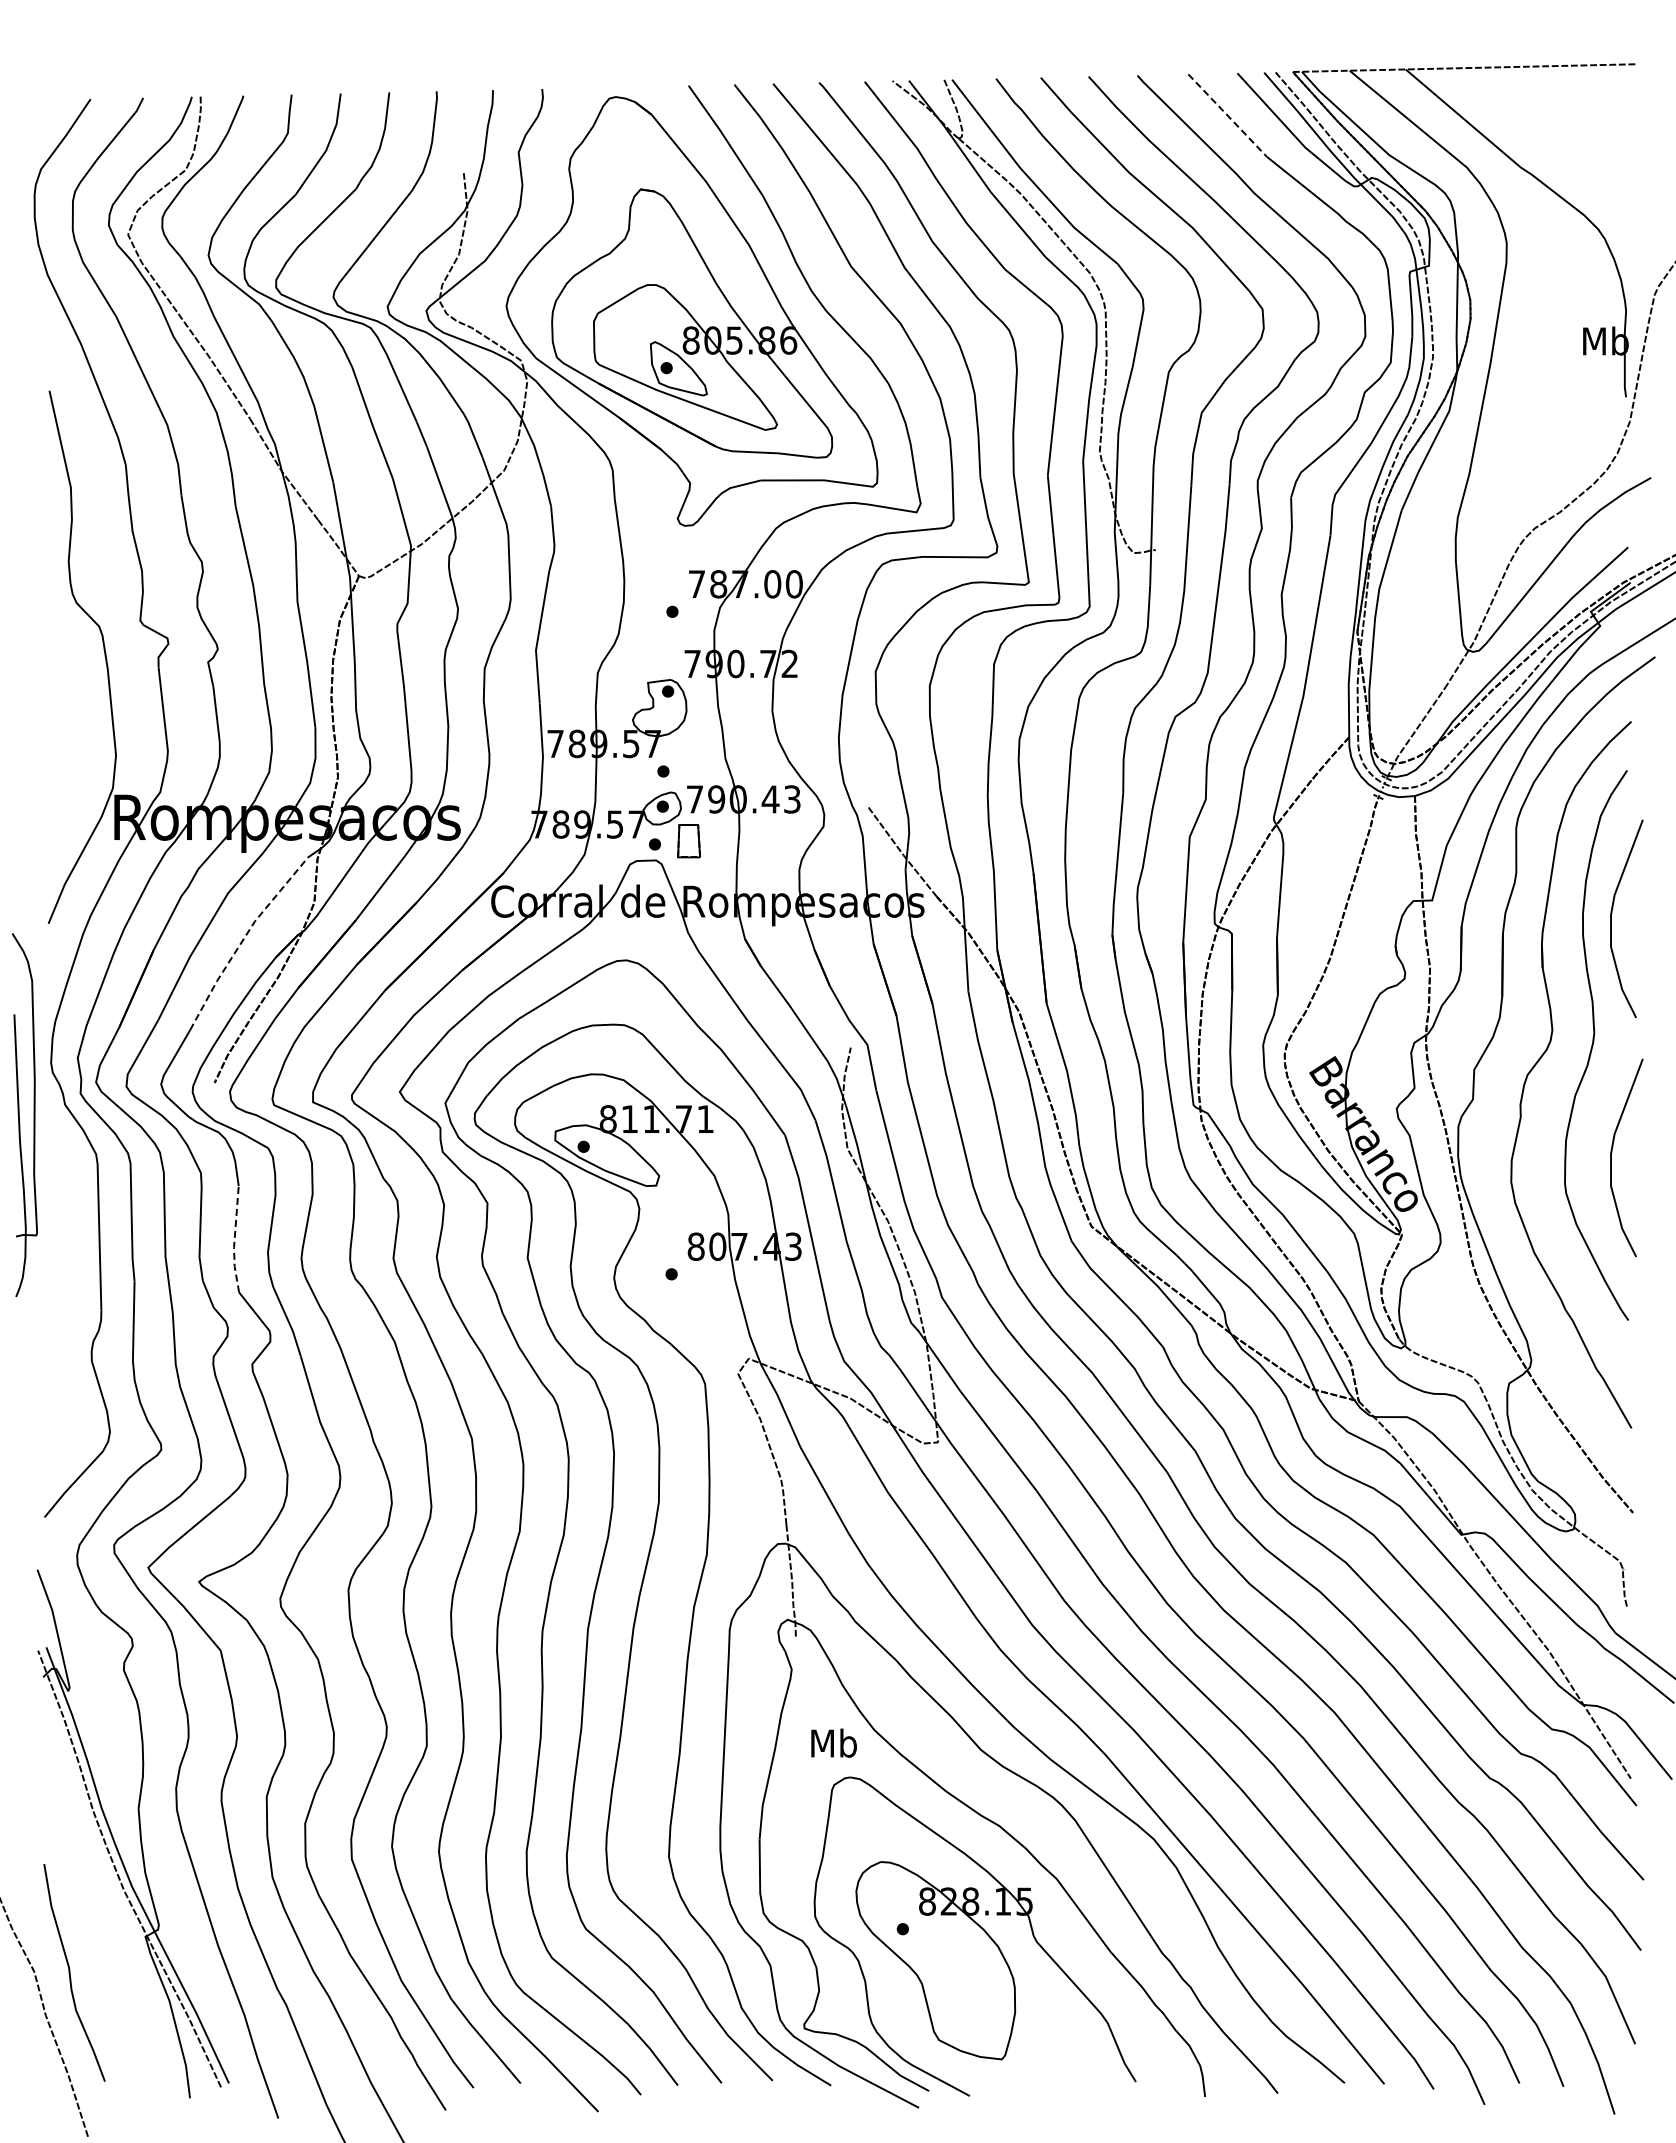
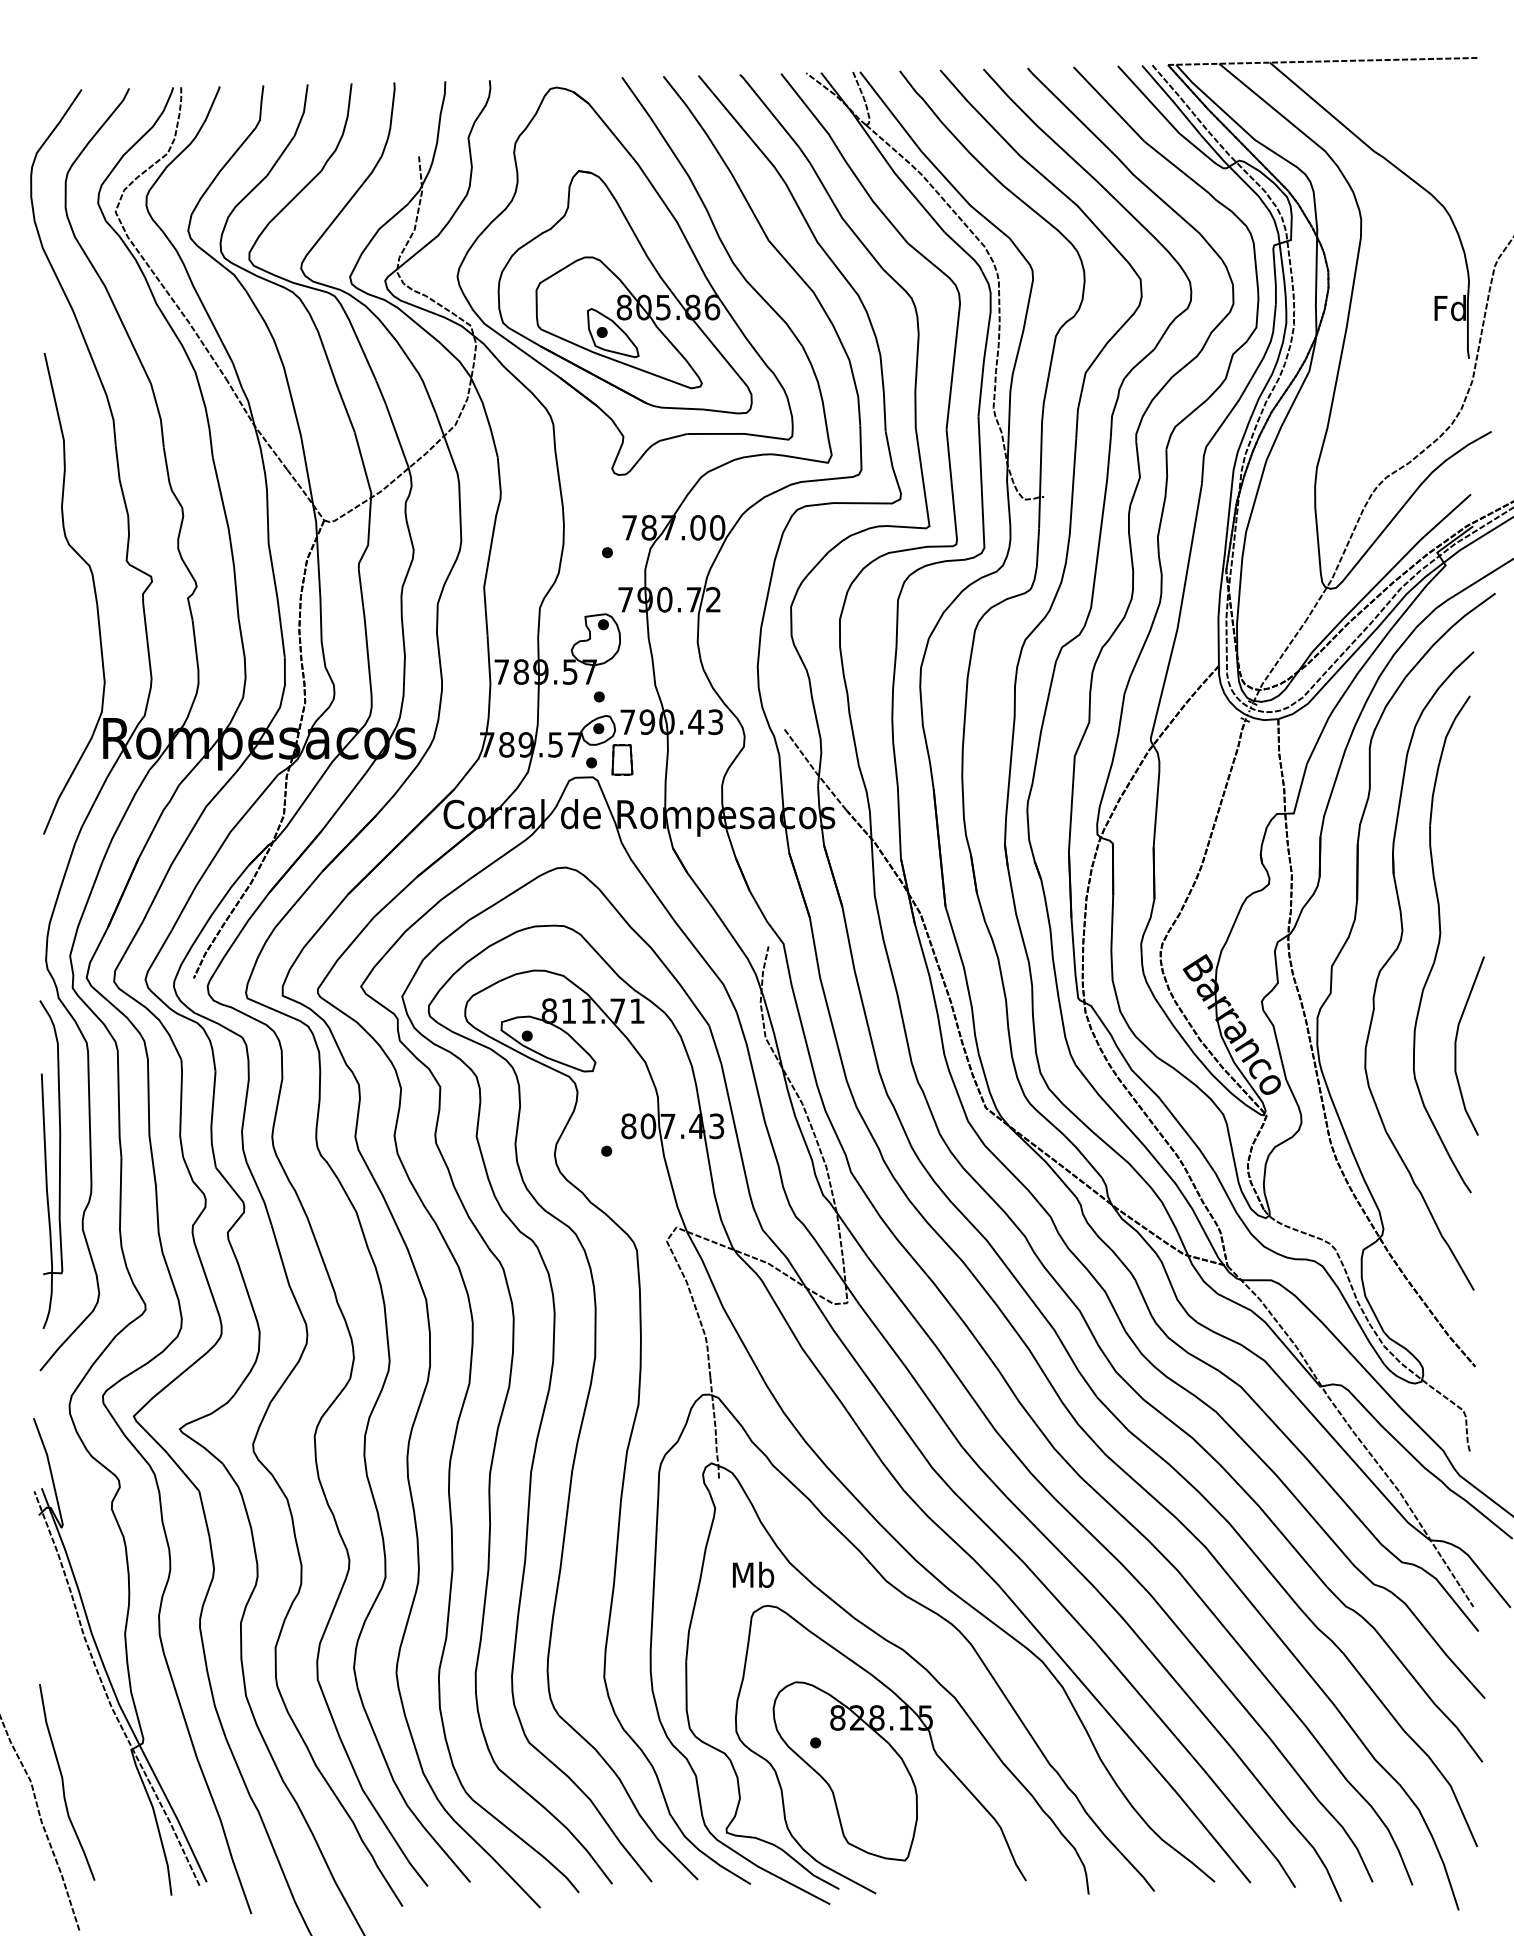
line: (1227, 115) -> (1108, 104), dashed -> solid
text: (1605, 340) -> (1450, 307), Mb -> Fd
curve: (1612, 913) -> (1456, 825), removed
line: (243, 939) -> (219, 848), dashed -> solid
part: (24, 1115) -> (50, 1164), moved
line: (234, 1240) -> (211, 1120), dashed -> solid

